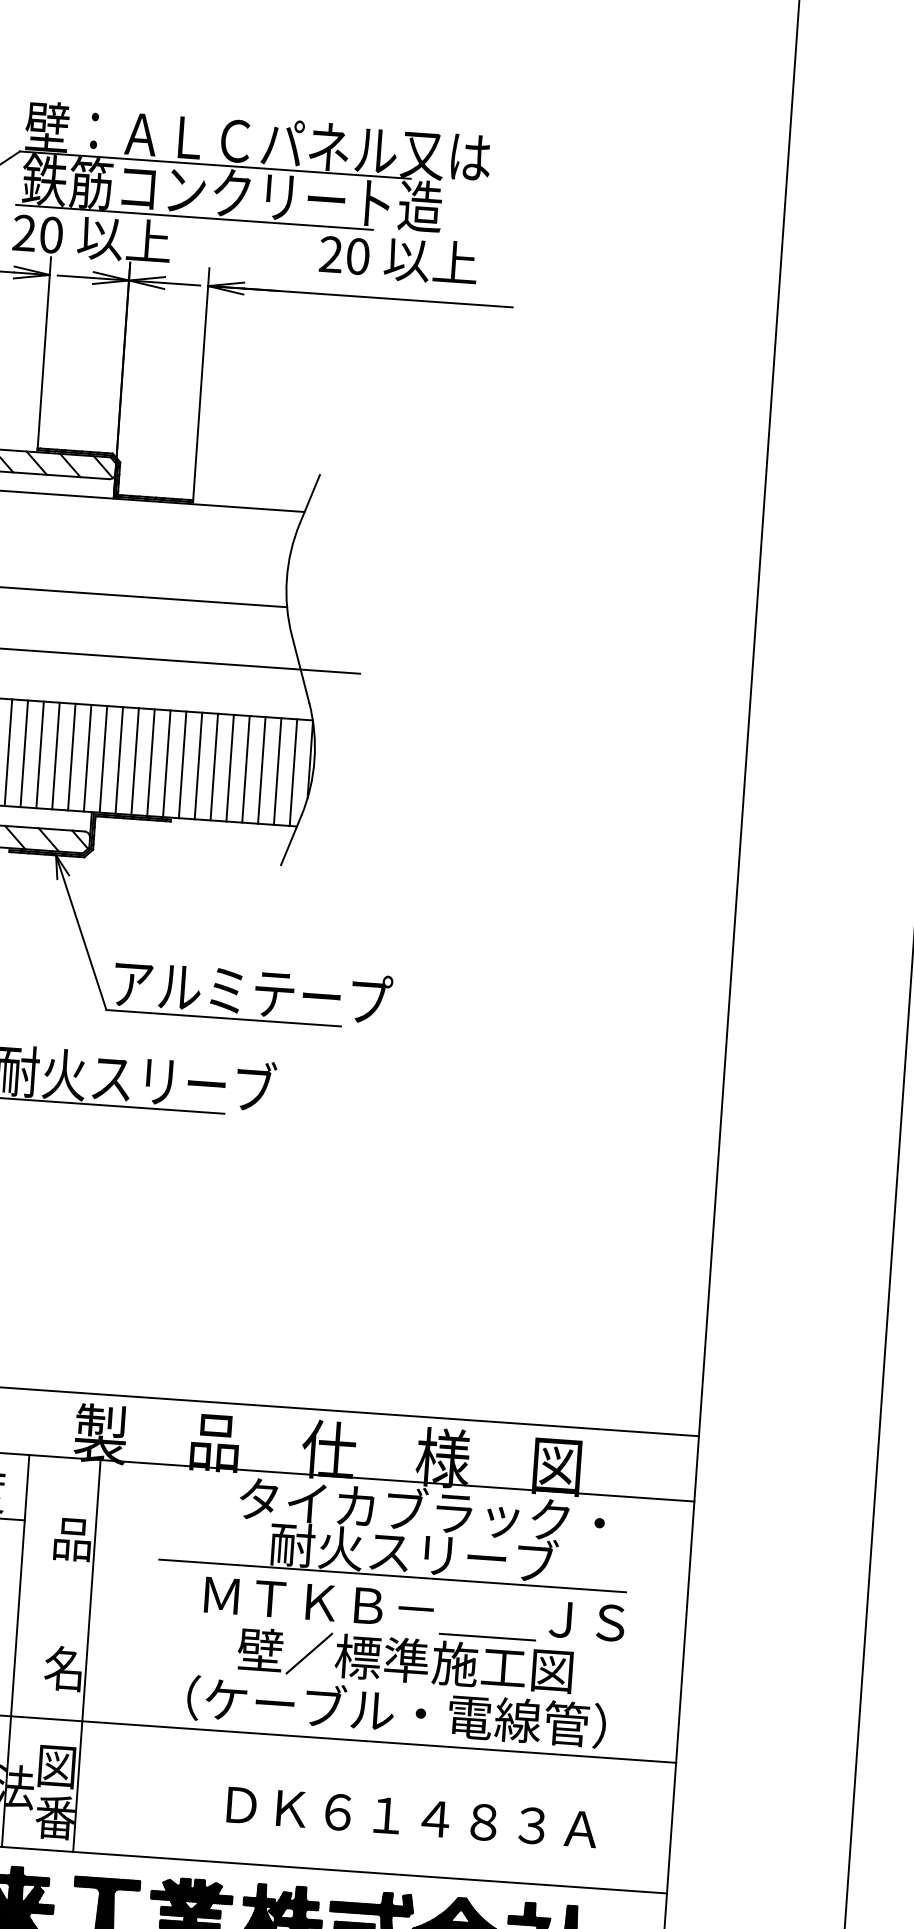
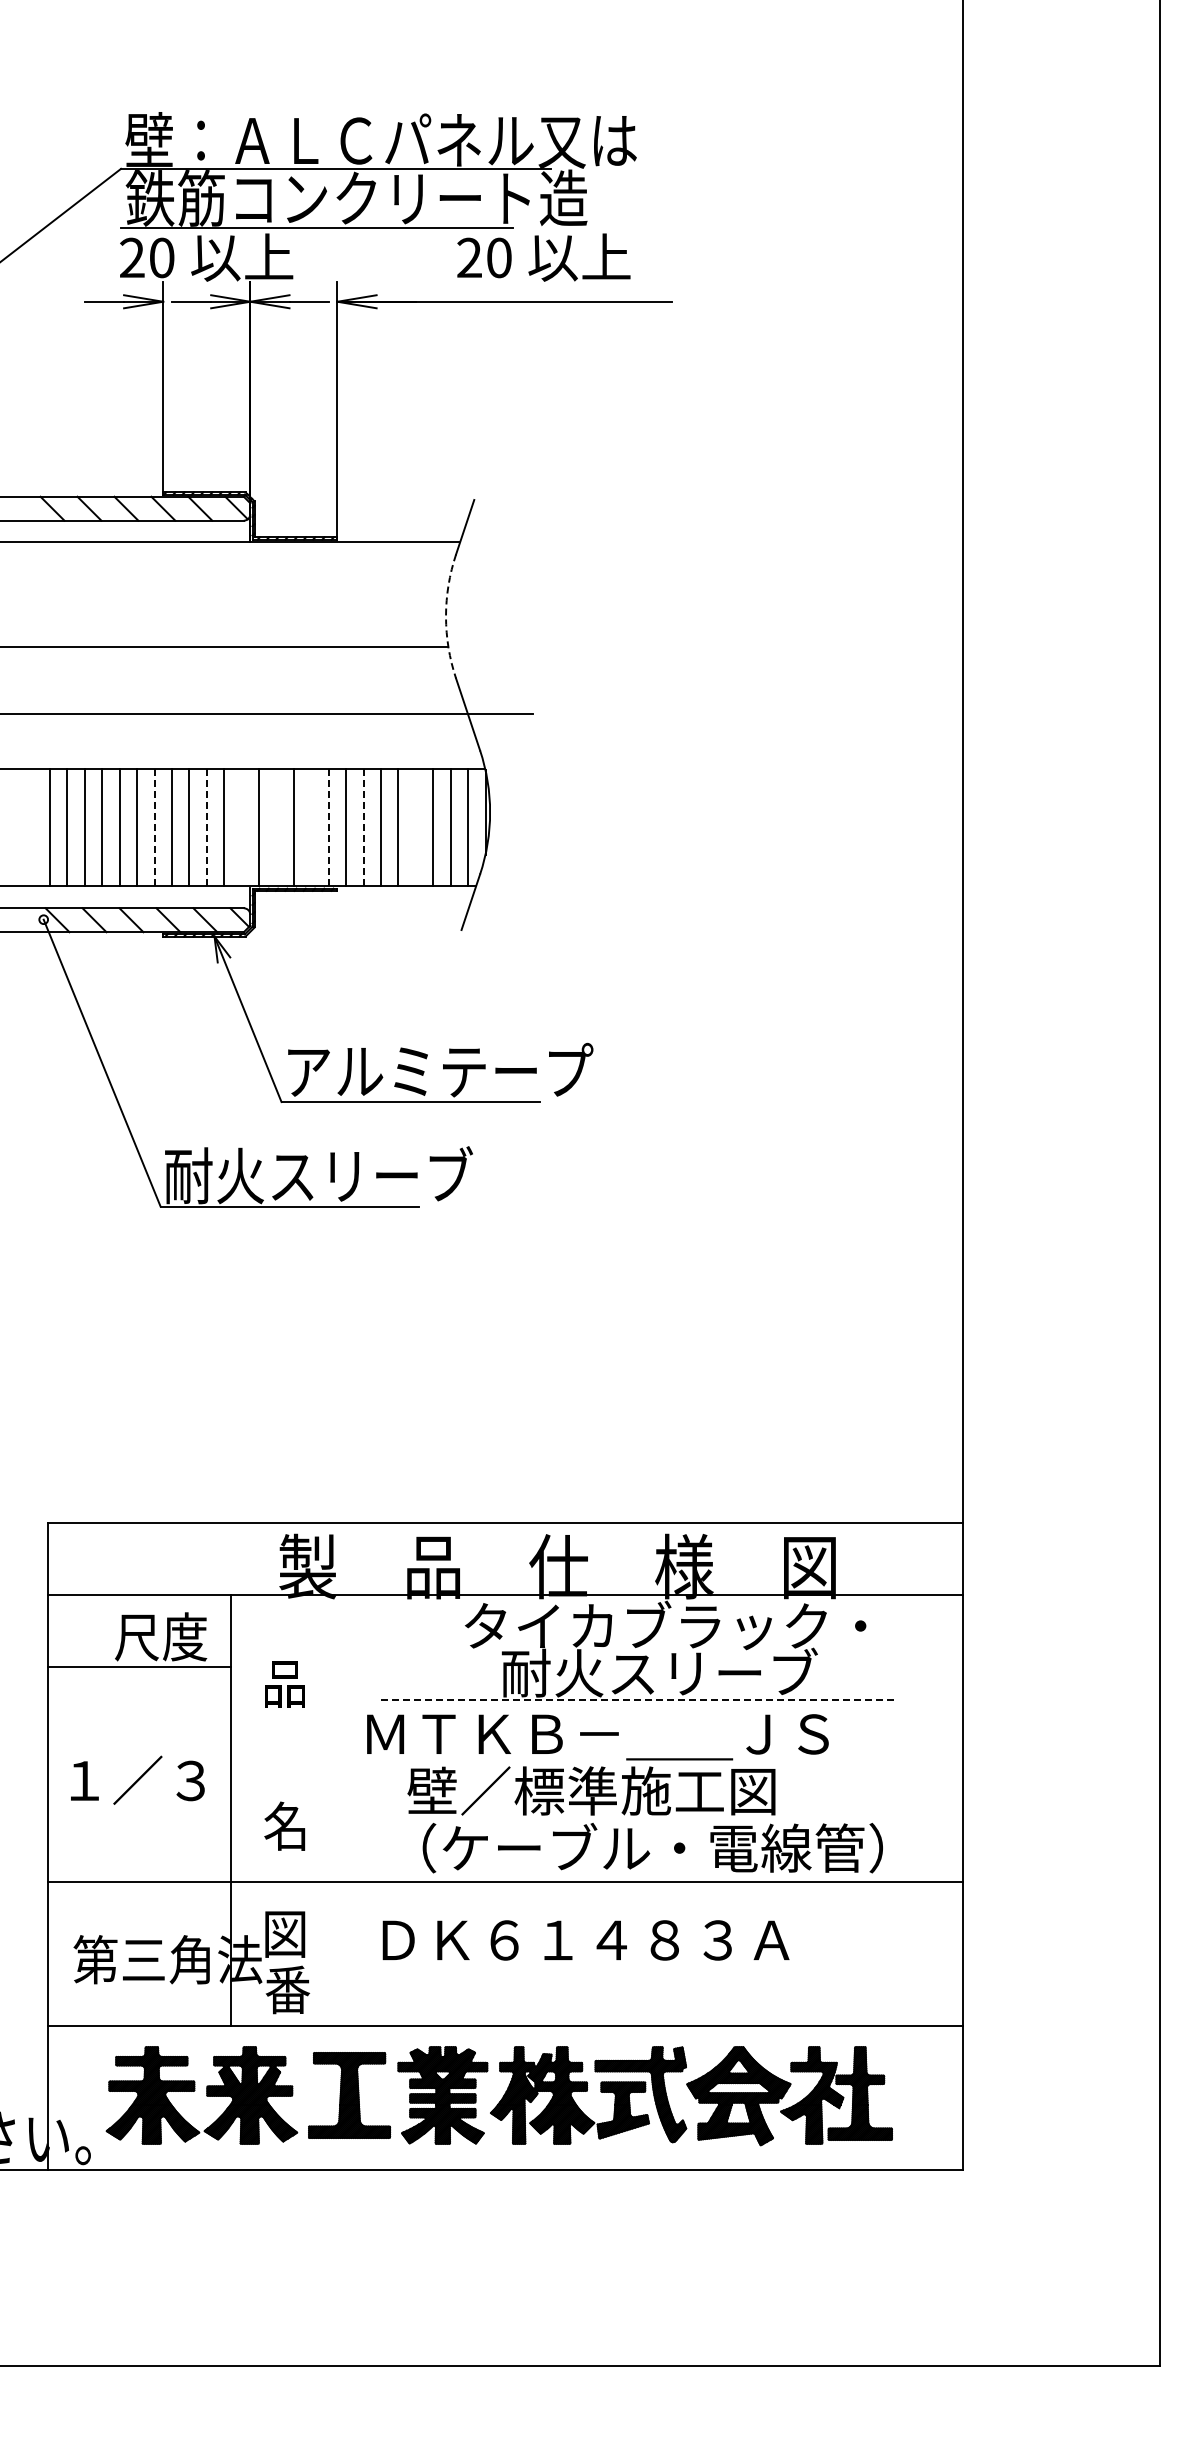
arc: (287, 579) -> (446, 616), solid -> dashed
line: (8, 752) -> (154, 827), solid -> dashed
line: (55, 755) -> (206, 827), solid -> dashed
line: (87, 757) -> (241, 827), removed
line: (119, 760) -> (276, 827), removed
line: (151, 762) -> (311, 827), removed
line: (166, 763) -> (328, 827), solid -> dashed
line: (198, 765) -> (363, 827), solid -> dashed
line: (245, 768) -> (415, 827), removed
line: (393, 1575) -> (638, 1699), solid -> dashed
text: (412, 1636) -> (597, 1764), moved
line: (86, 1655) -> (309, 1810), removed
text: (411, 1817) -> (585, 1940), moved

